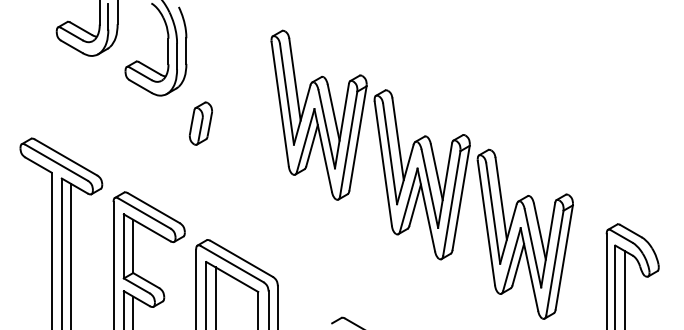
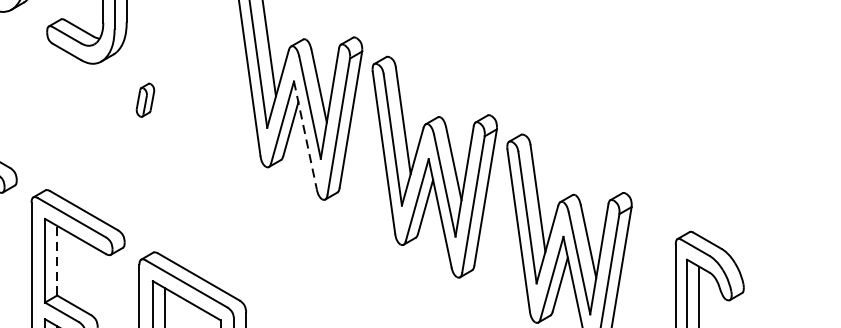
part: (200, 123) -> (145, 100), size x0.6
line: (323, 150) -> (305, 135), solid -> dashed
line: (133, 246) -> (57, 260), solid -> dashed

